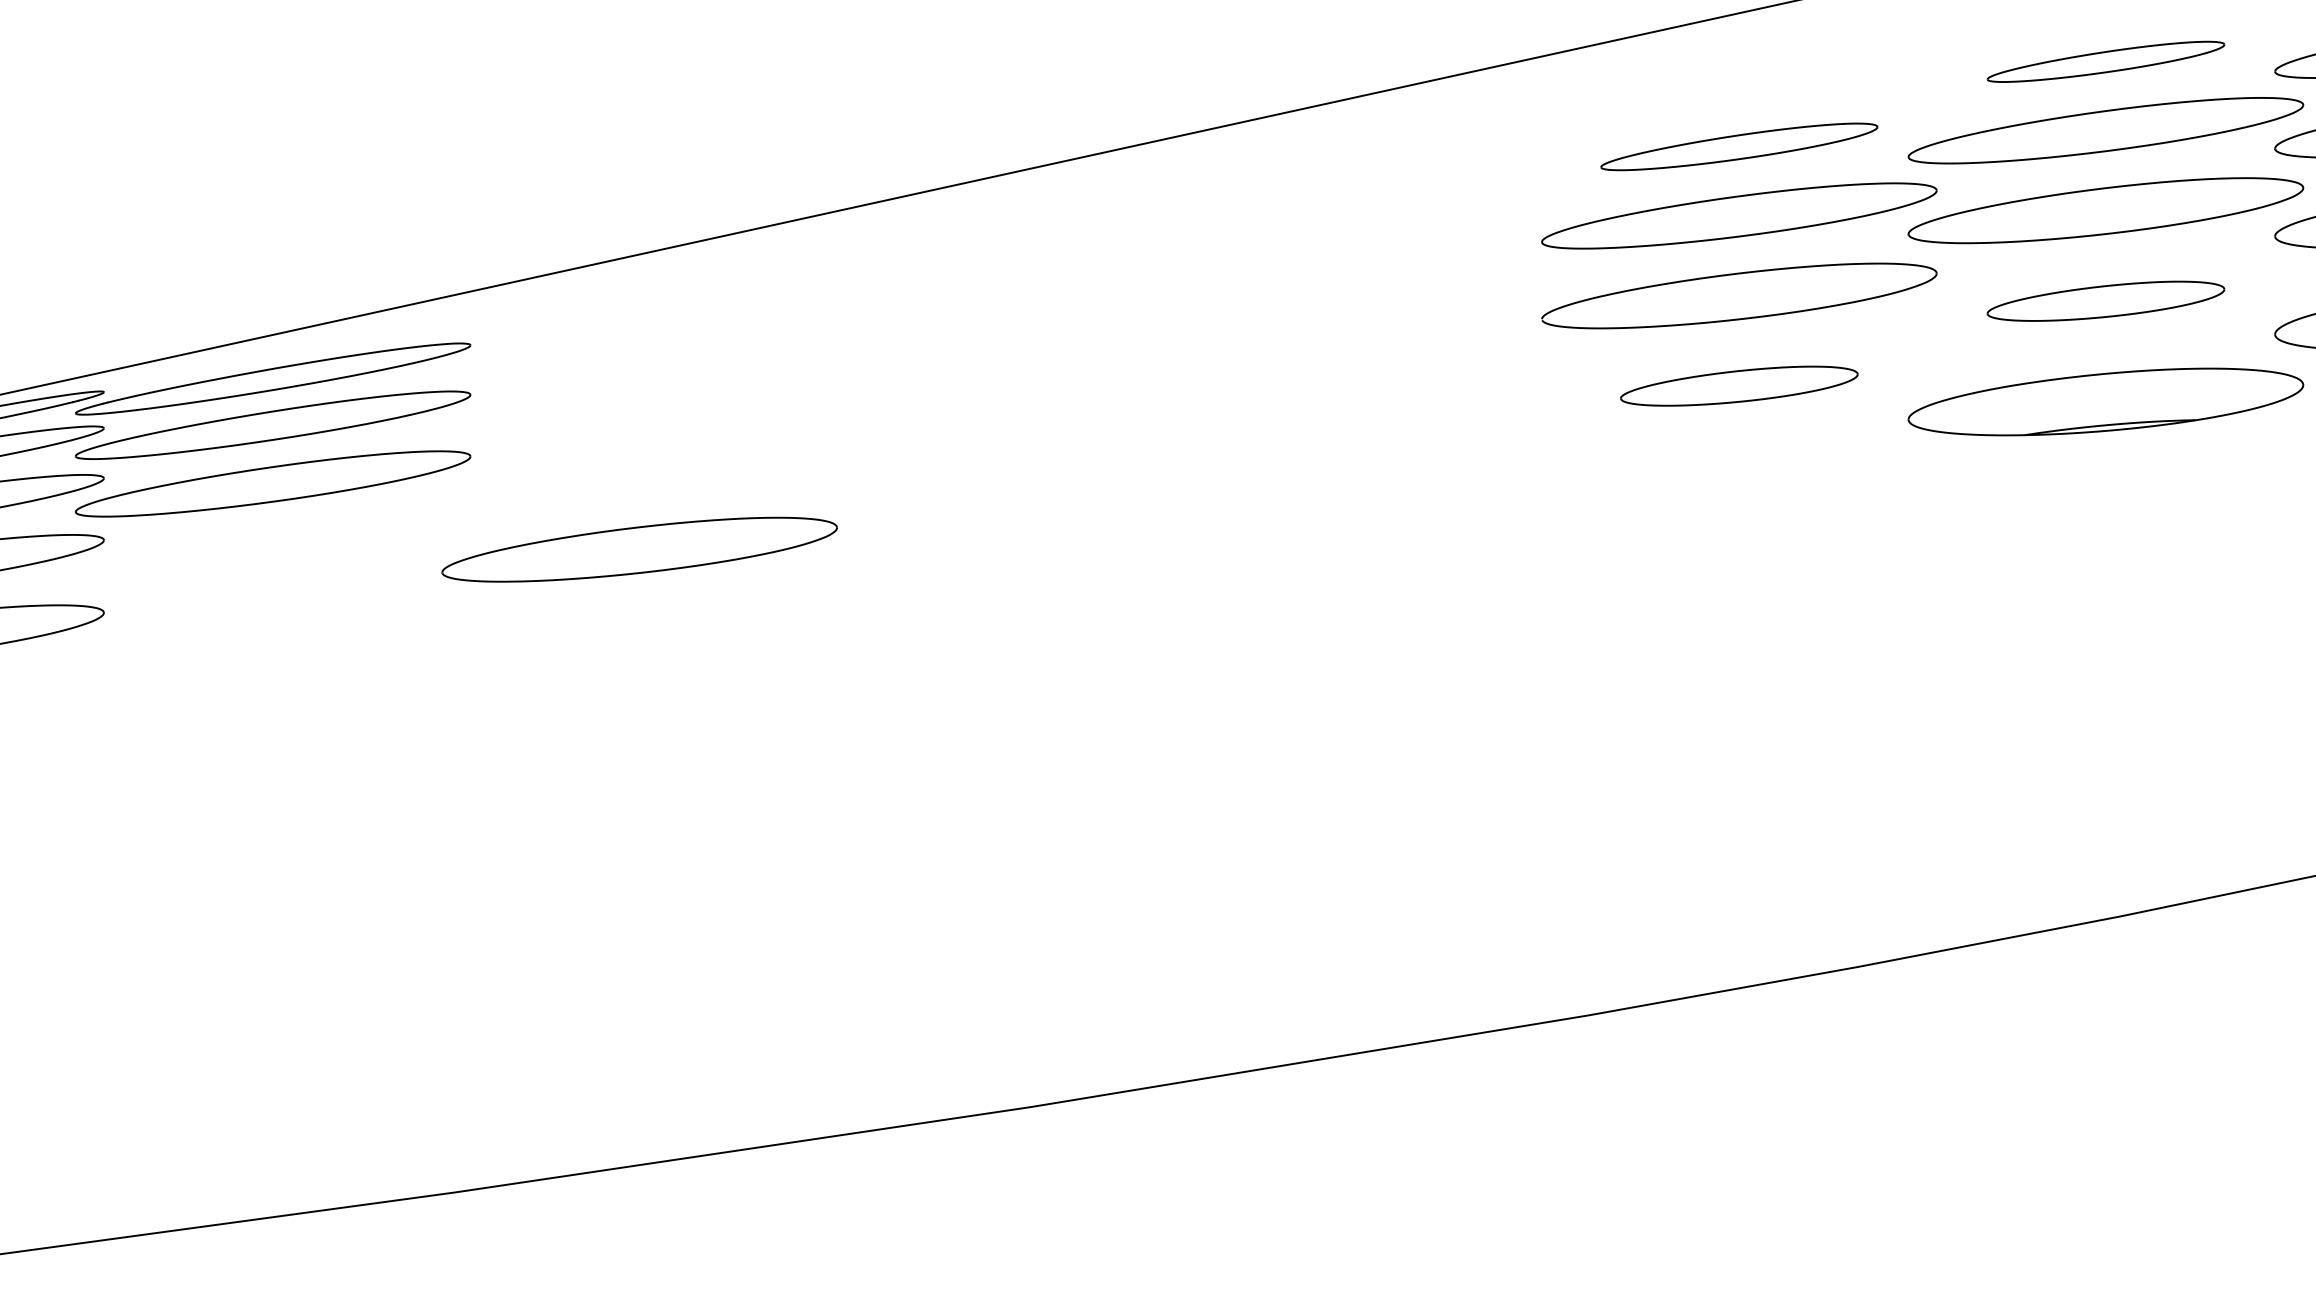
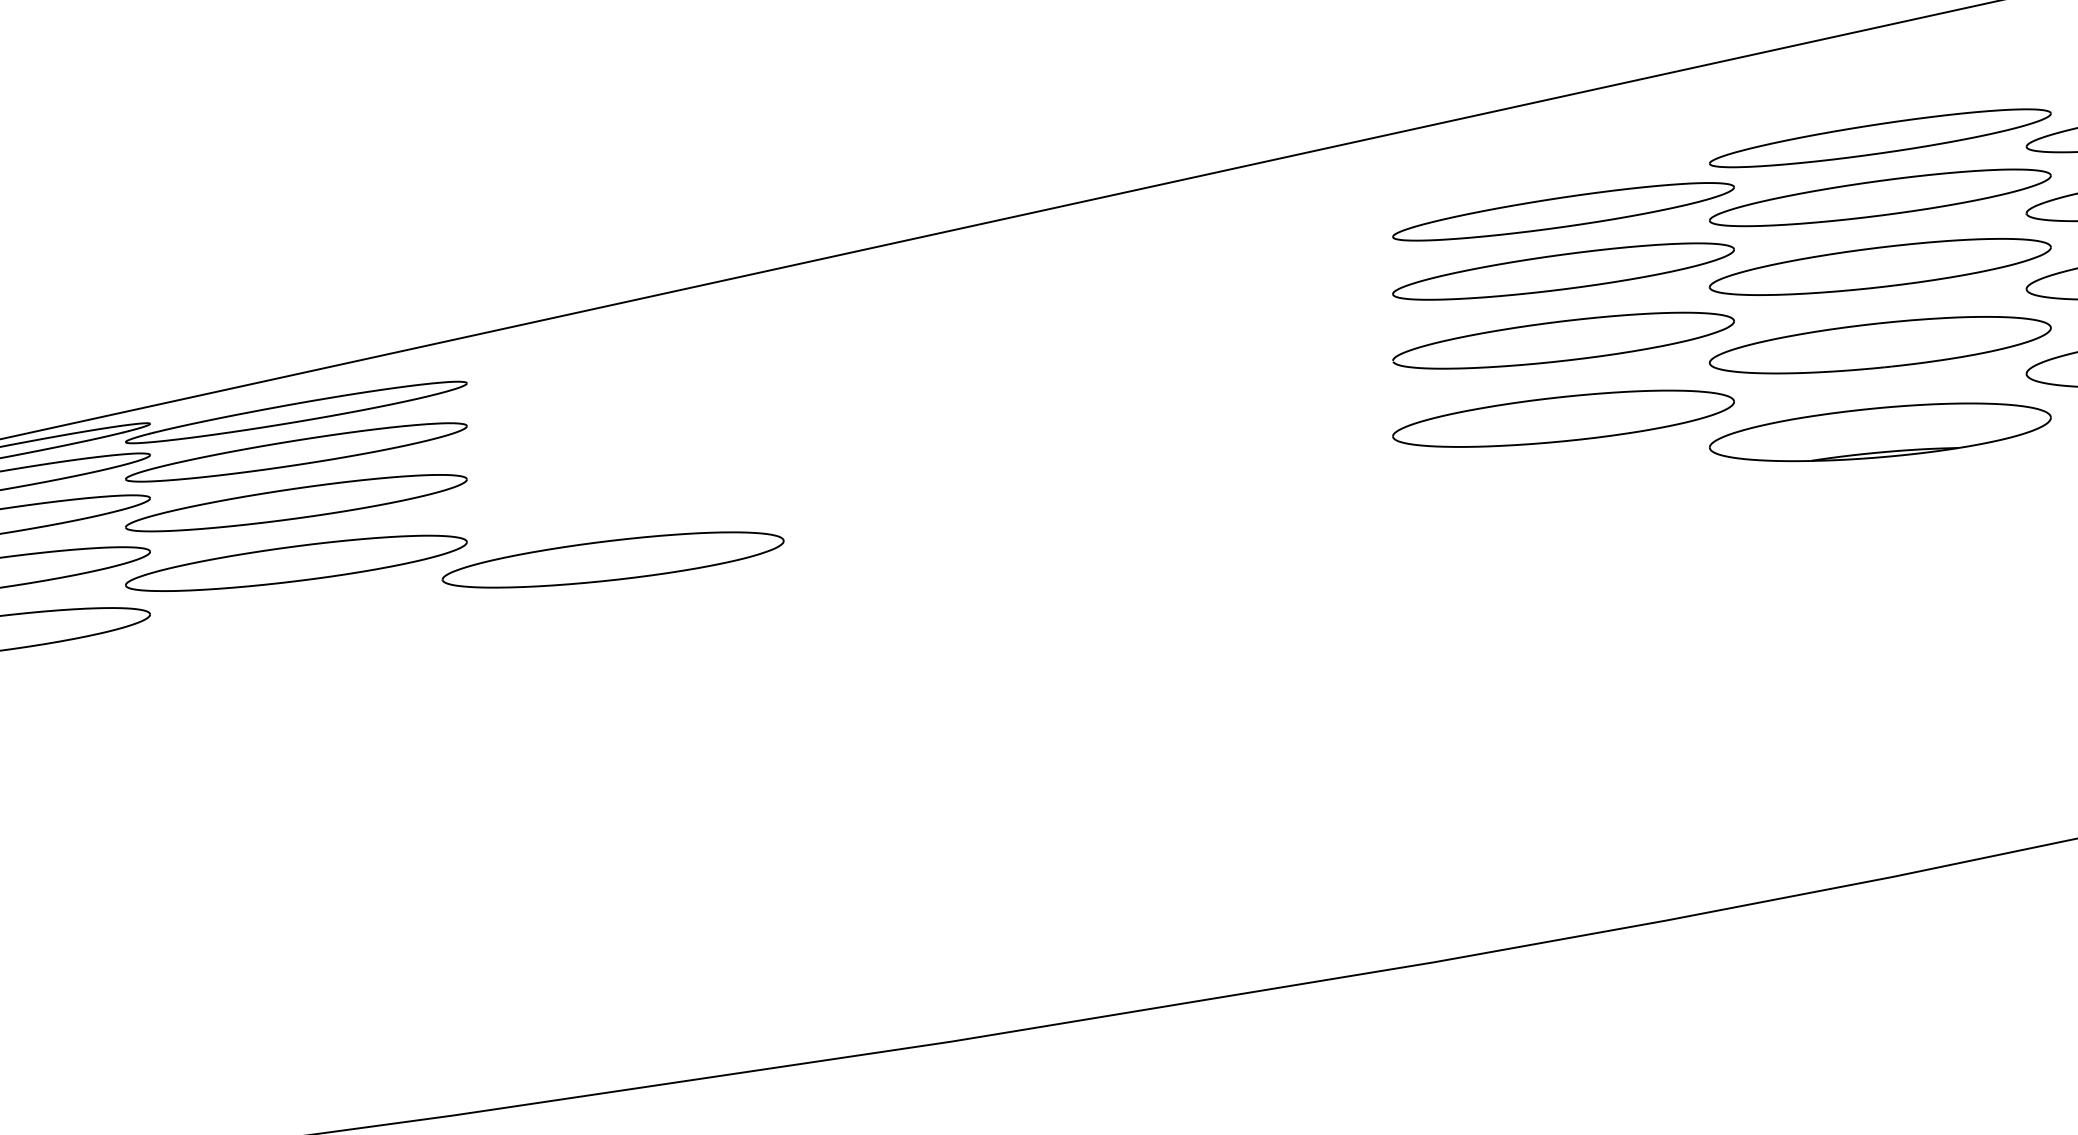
part: (2106, 62) -> (1880, 138), size x1.67
part: (1739, 146) -> (1563, 211), size x1.43
part: (2106, 301) -> (1880, 345), size x1.67
part: (1739, 386) -> (1563, 418), size x1.67
part: (273, 552) -> (296, 562), added

